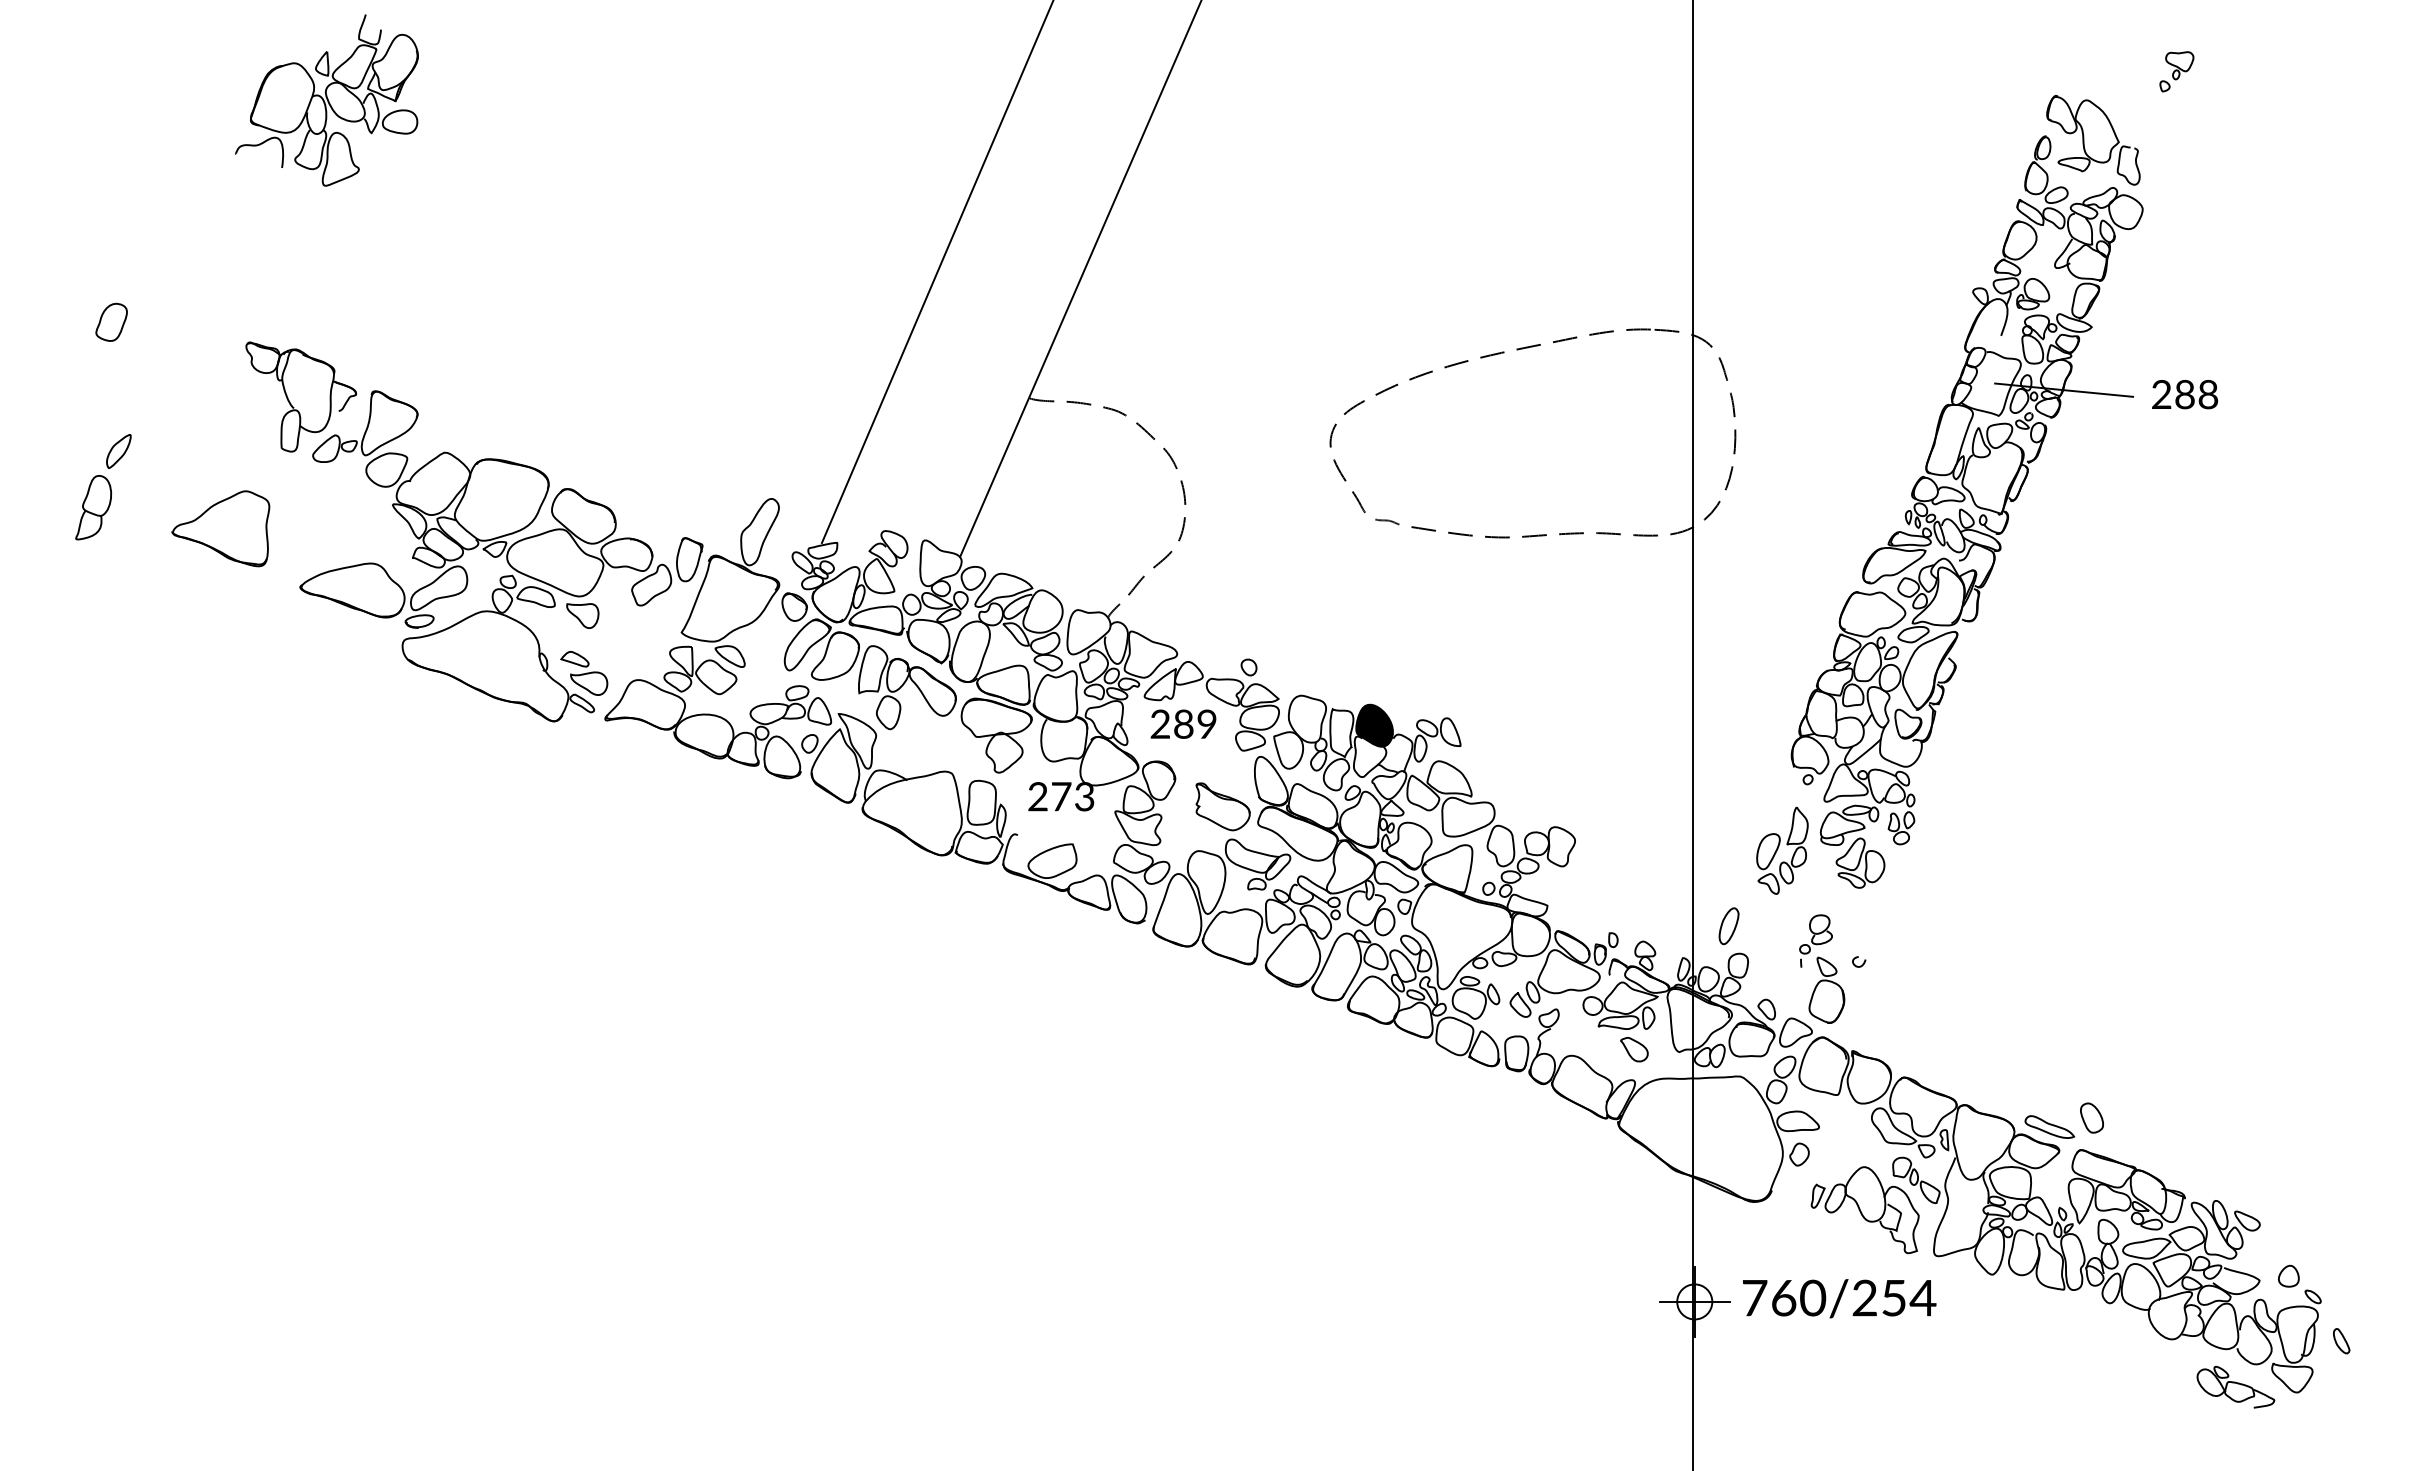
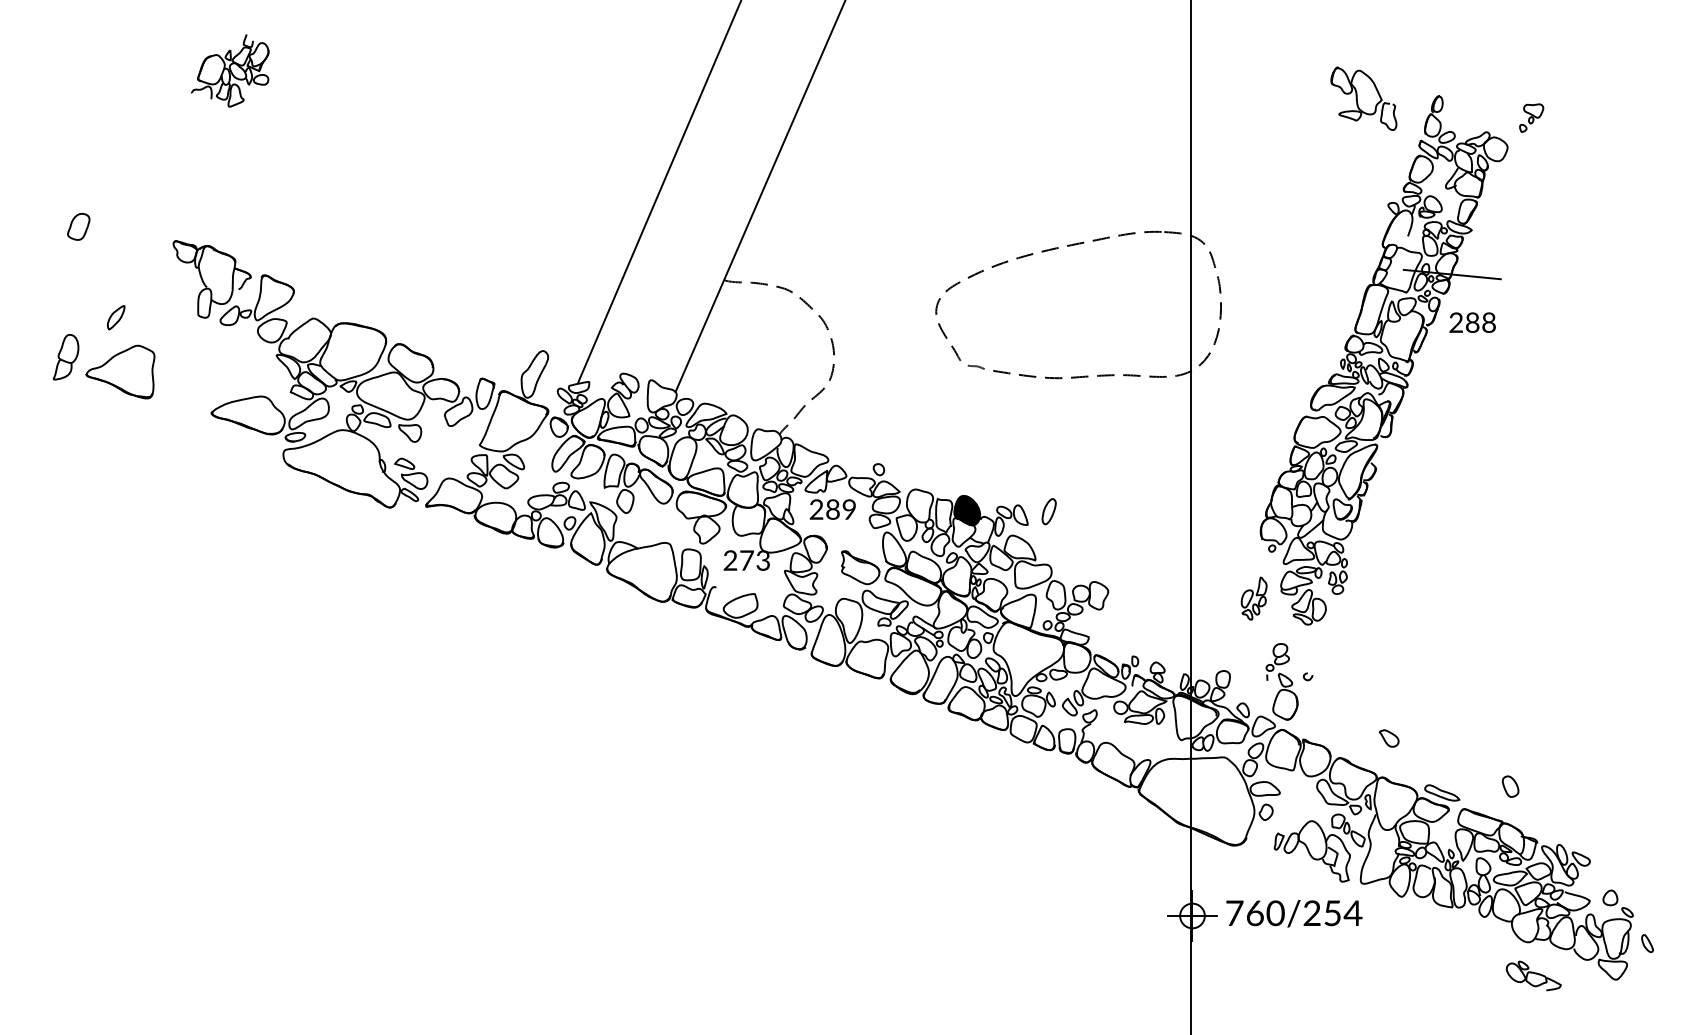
part: (2176, 71) -> (1531, 117), moved
part: (326, 100) -> (229, 70), size x0.6
part: (2093, 139) -> (1363, 98), moved
text: (2185, 394) -> (1472, 322), moved
part: (118, 451) -> (115, 317), moved
part: (220, 528) -> (120, 371), moved
part: (1782, 850) -> (1254, 598), size x0.7
part: (1728, 926) -> (1048, 511), moved
part: (1634, 1049) -> (1389, 738), moved
part: (2091, 1117) -> (1510, 786), moved
part: (2235, 1387) -> (1533, 976), moved

